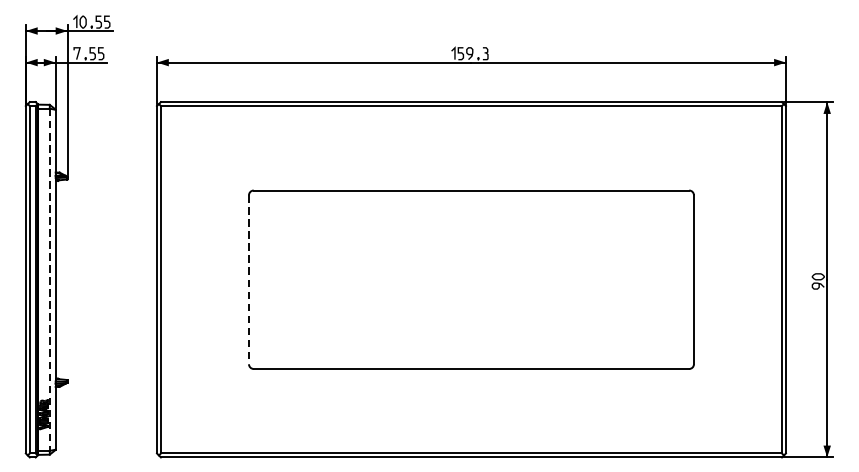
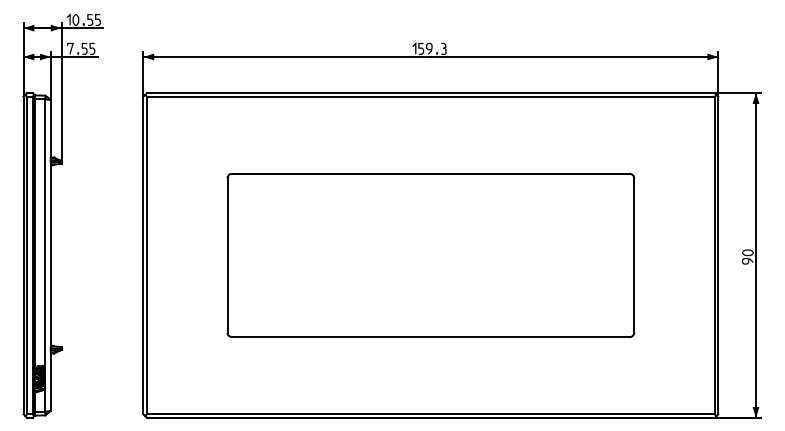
line: (49, 280) -> (45, 256), dashed -> solid
line: (248, 280) -> (227, 256), dashed -> solid

